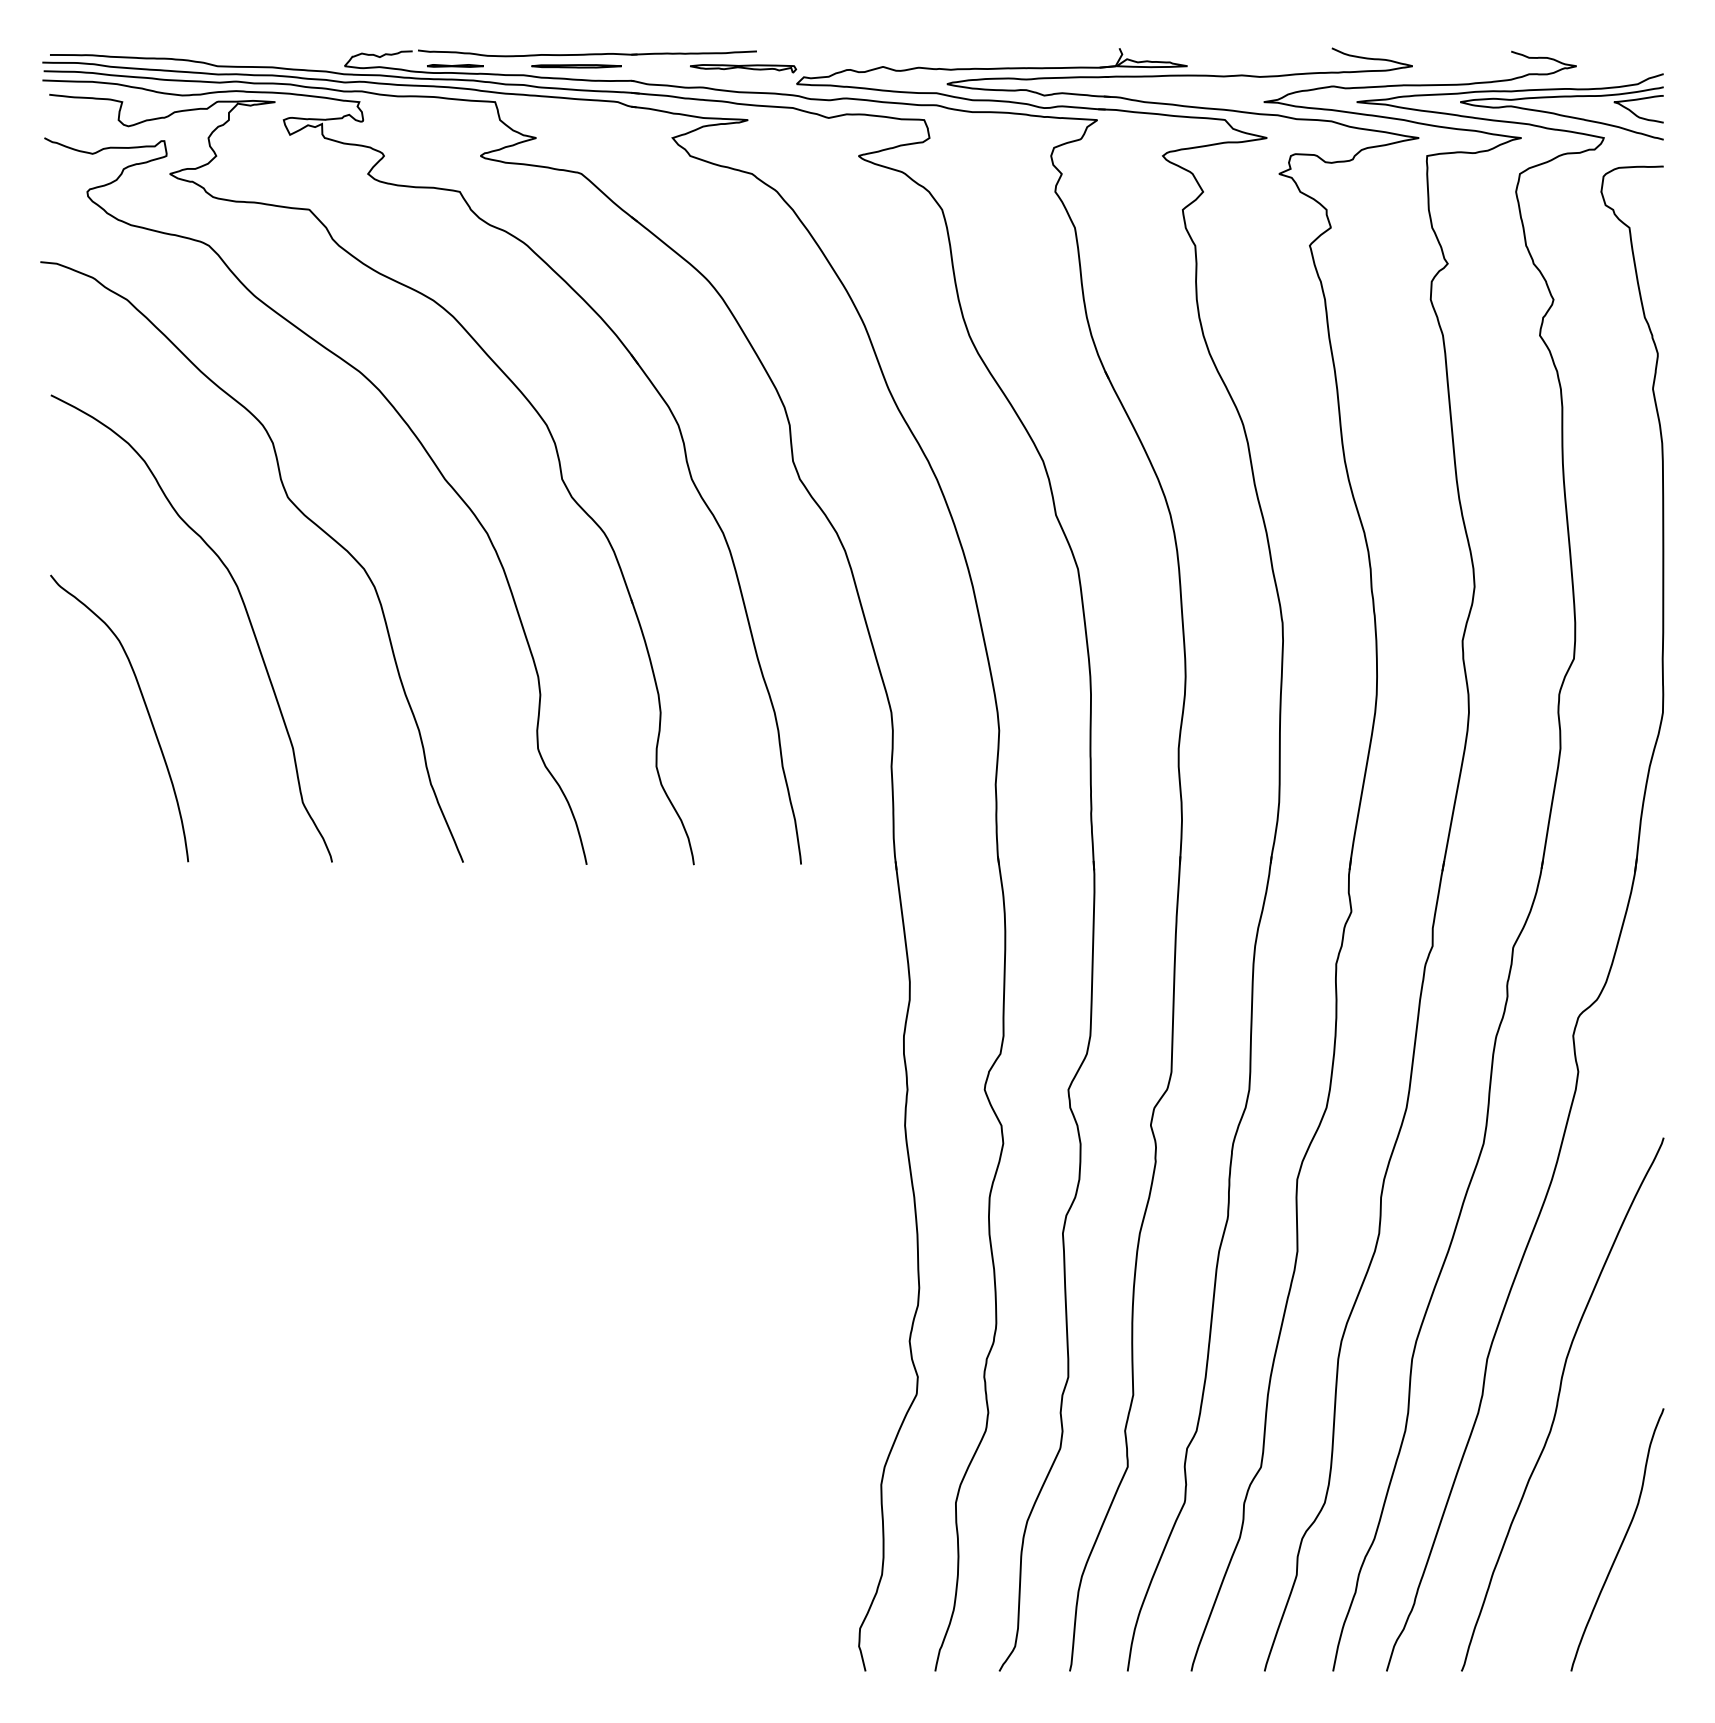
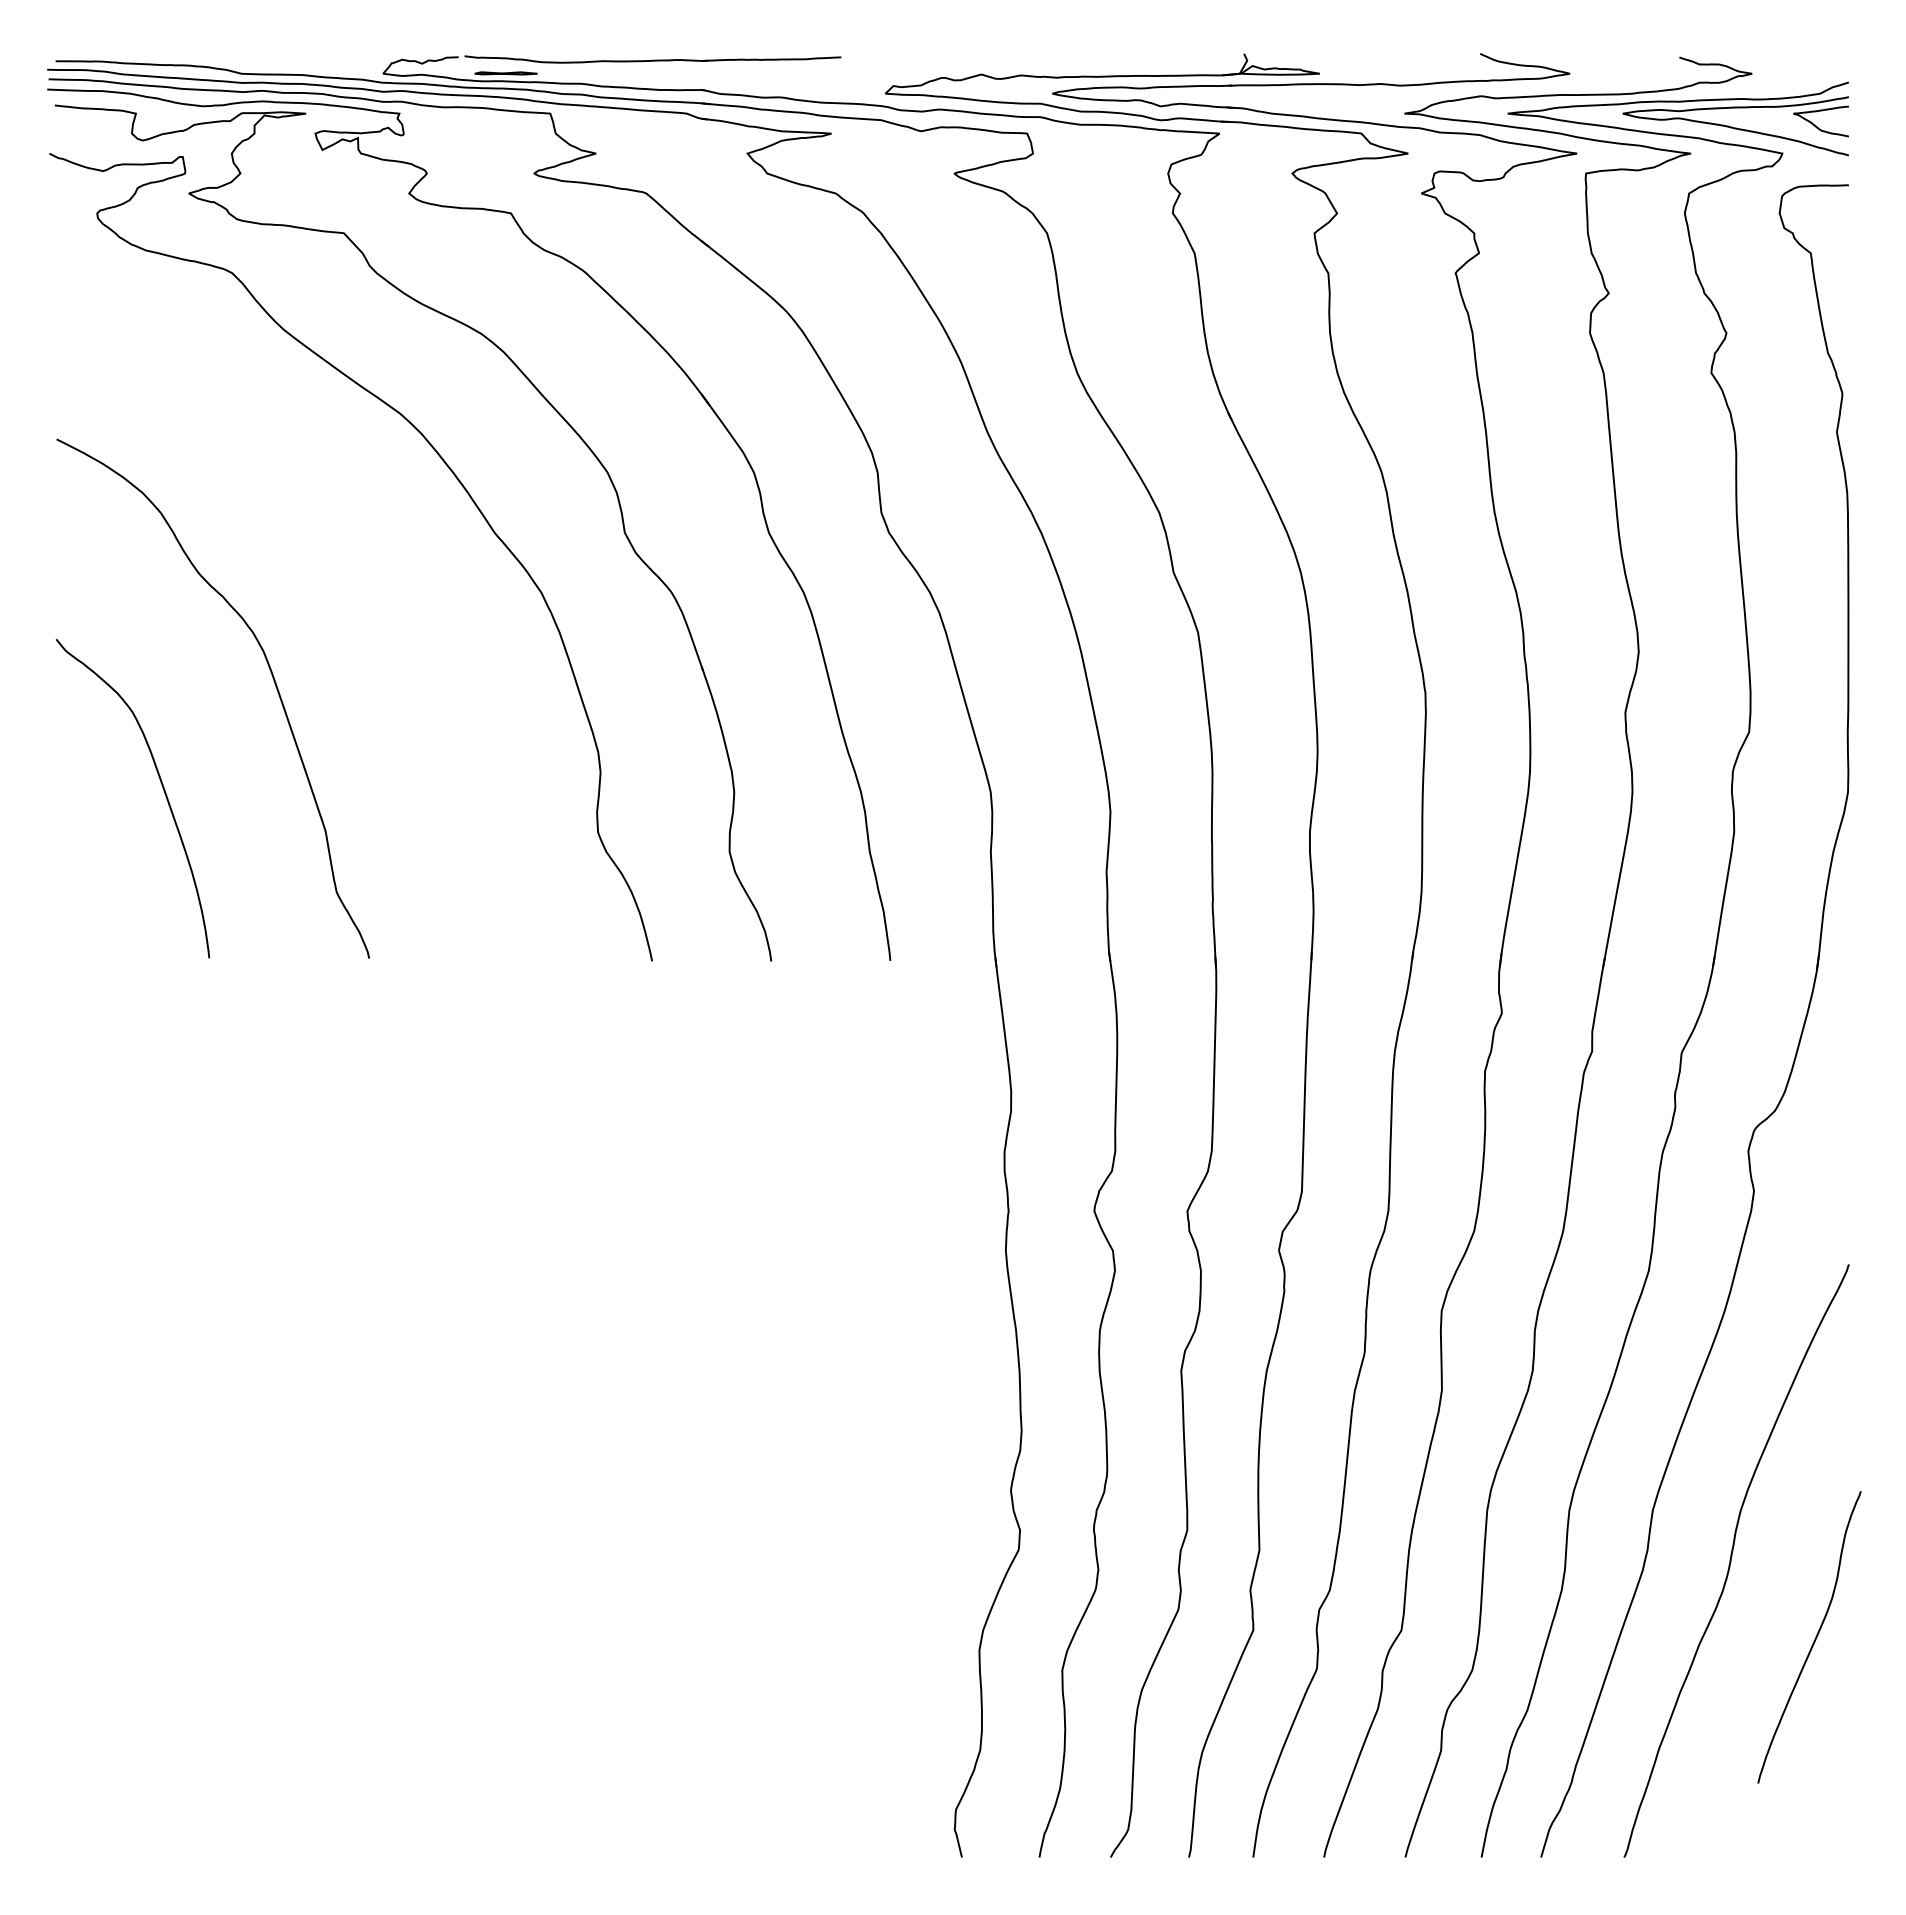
part: (576, 65) -> (640, 73), removed
part: (742, 68) -> (825, 76), removed
curve: (300, 512) -> (334, 569), removed
curve: (1621, 1540) -> (1814, 1638), moved

